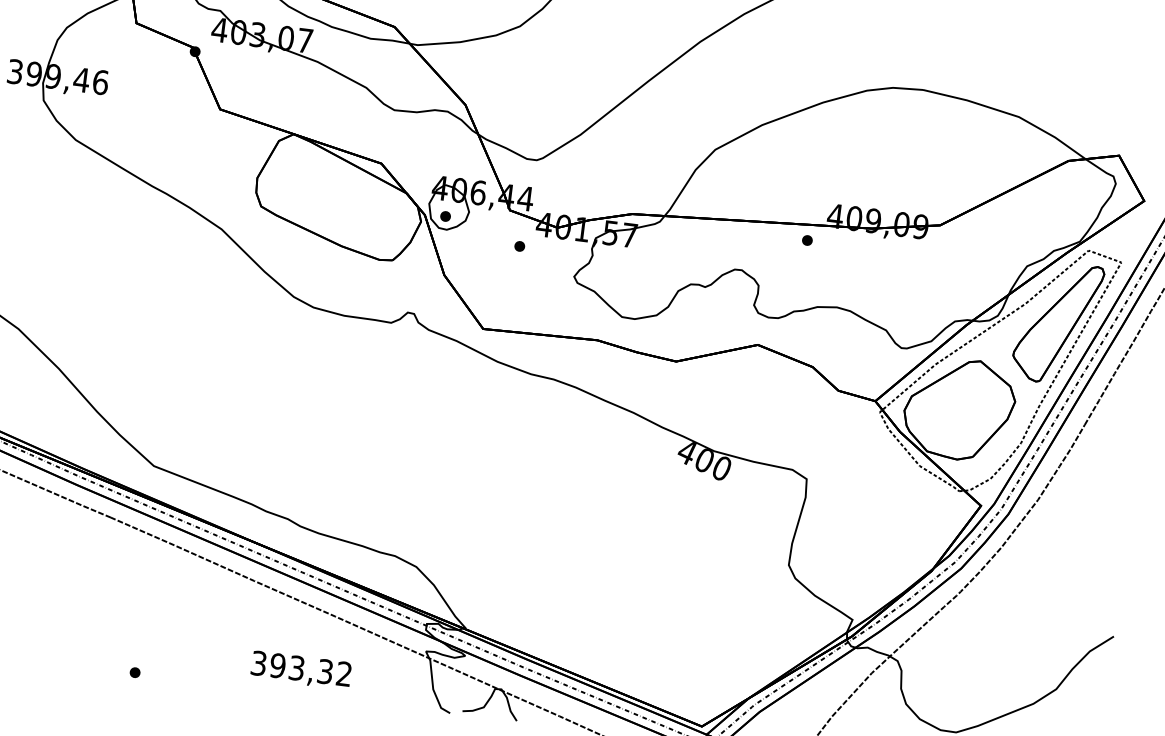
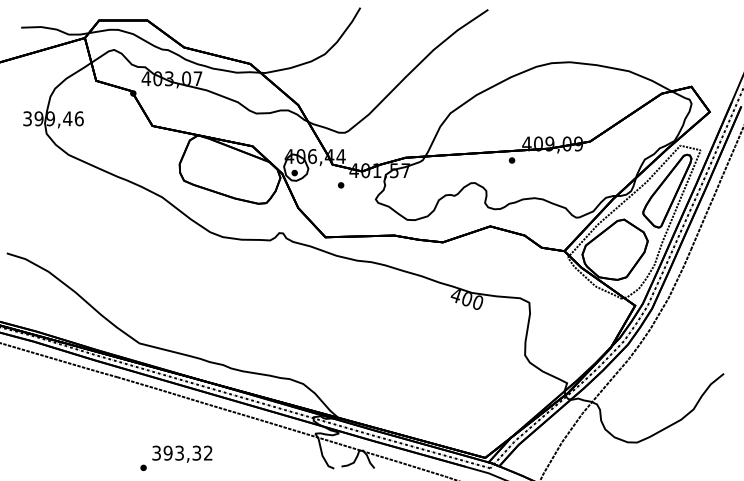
text: (301, 669) -> (182, 453), moved

